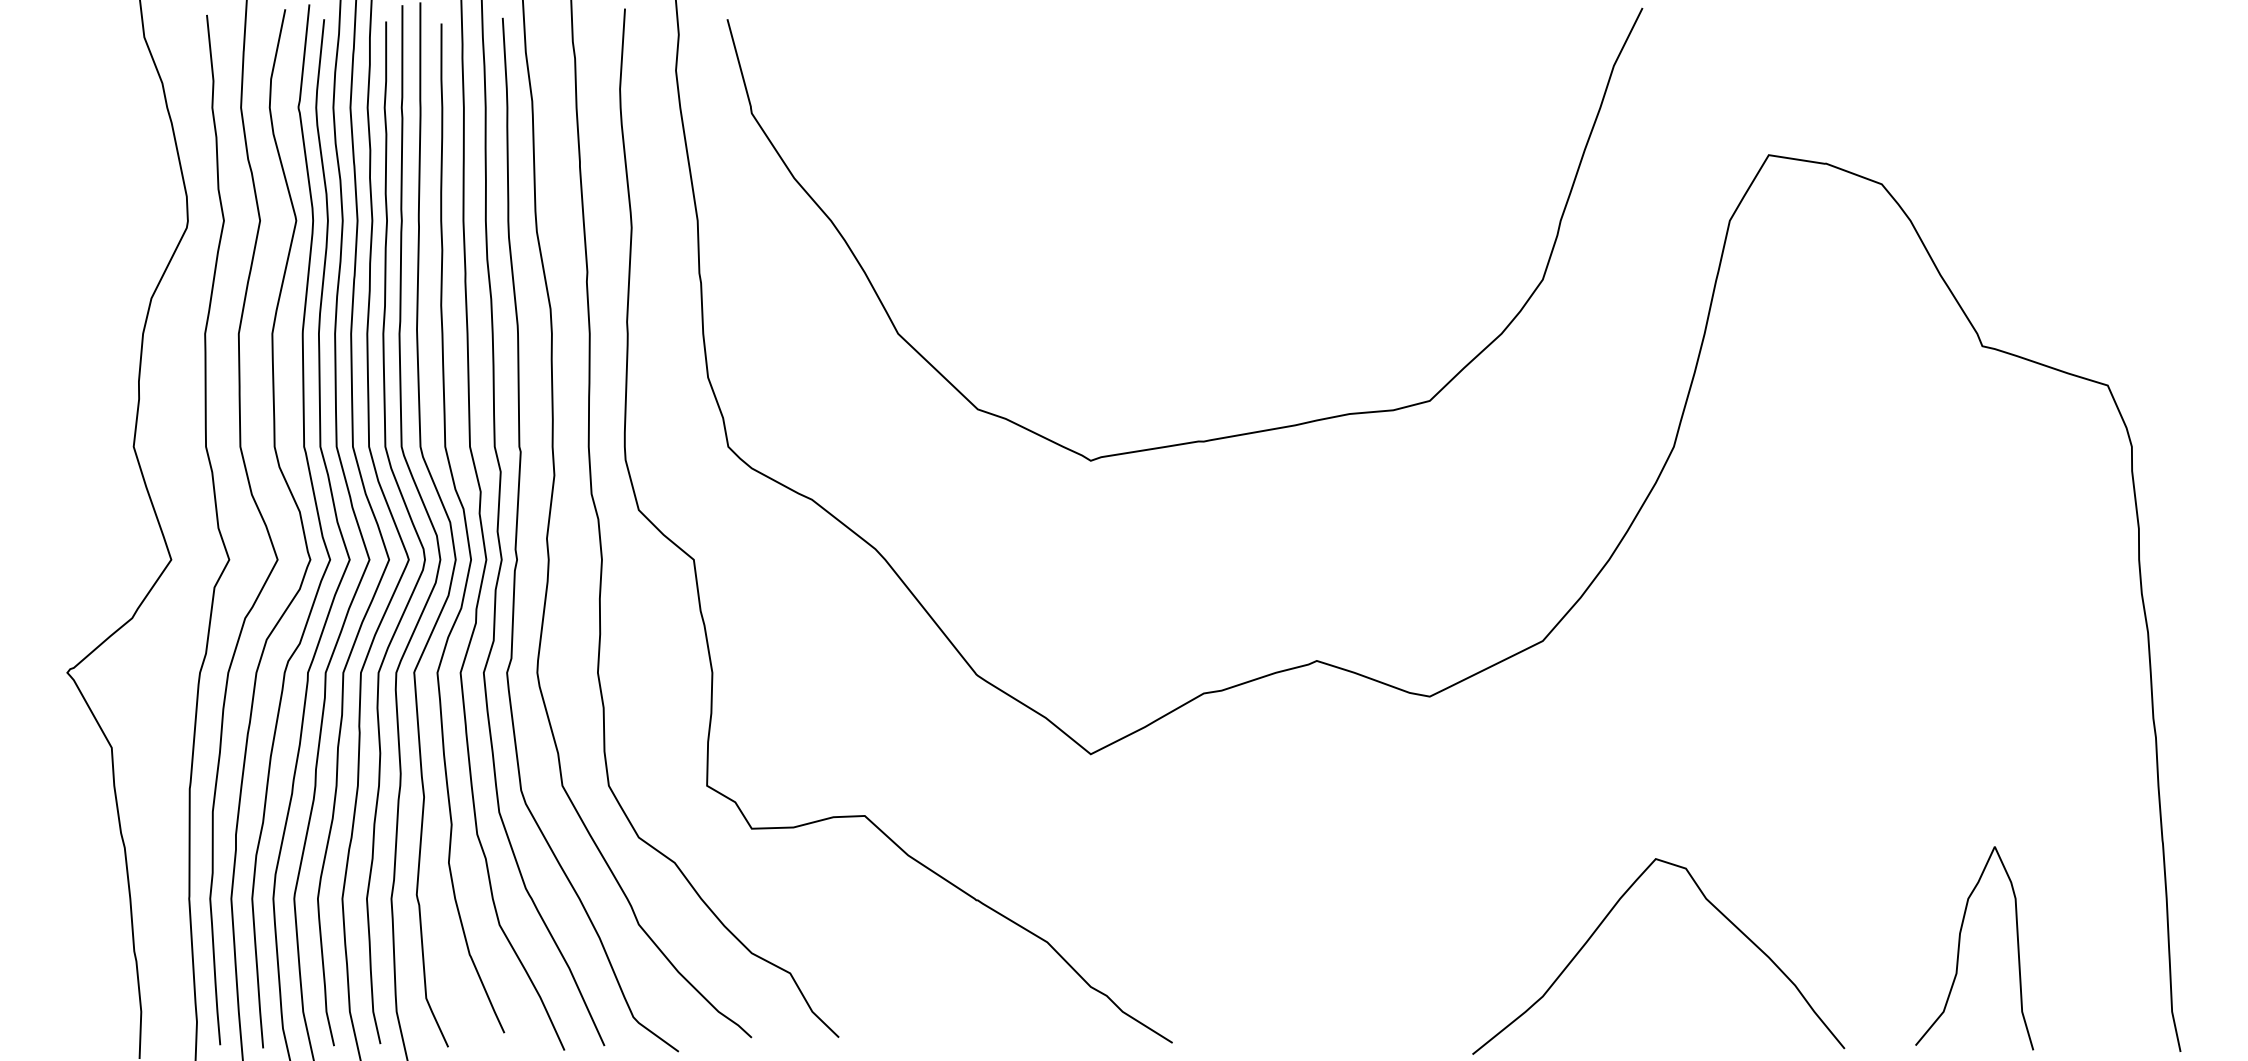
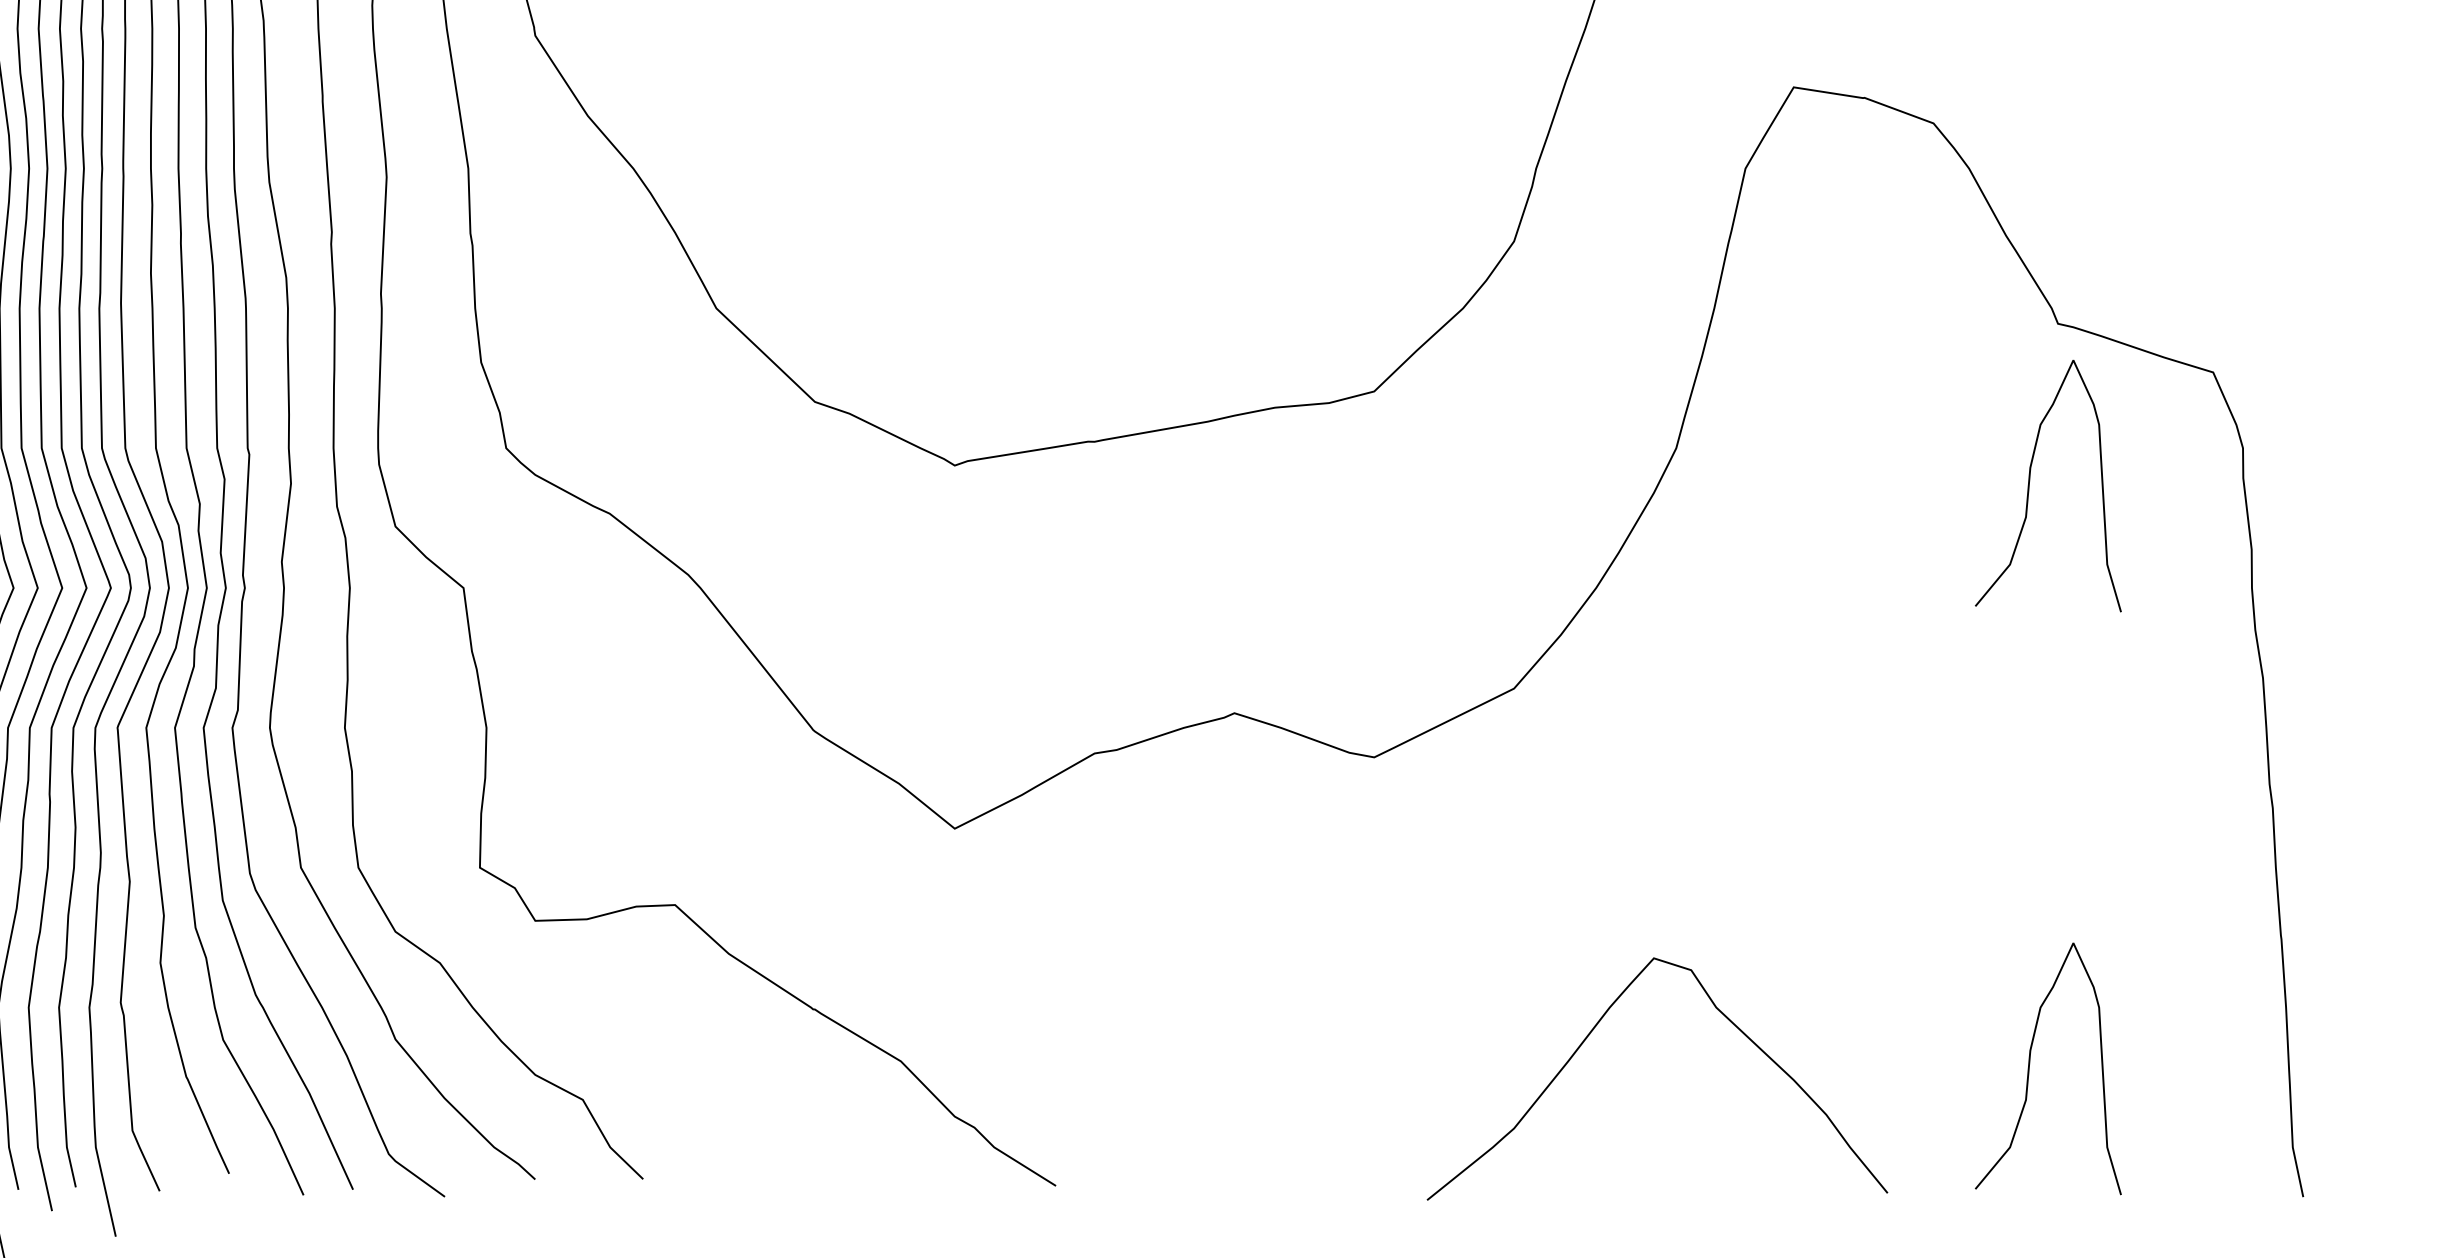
curve: (1960, 472) -> (2030, 480), added

